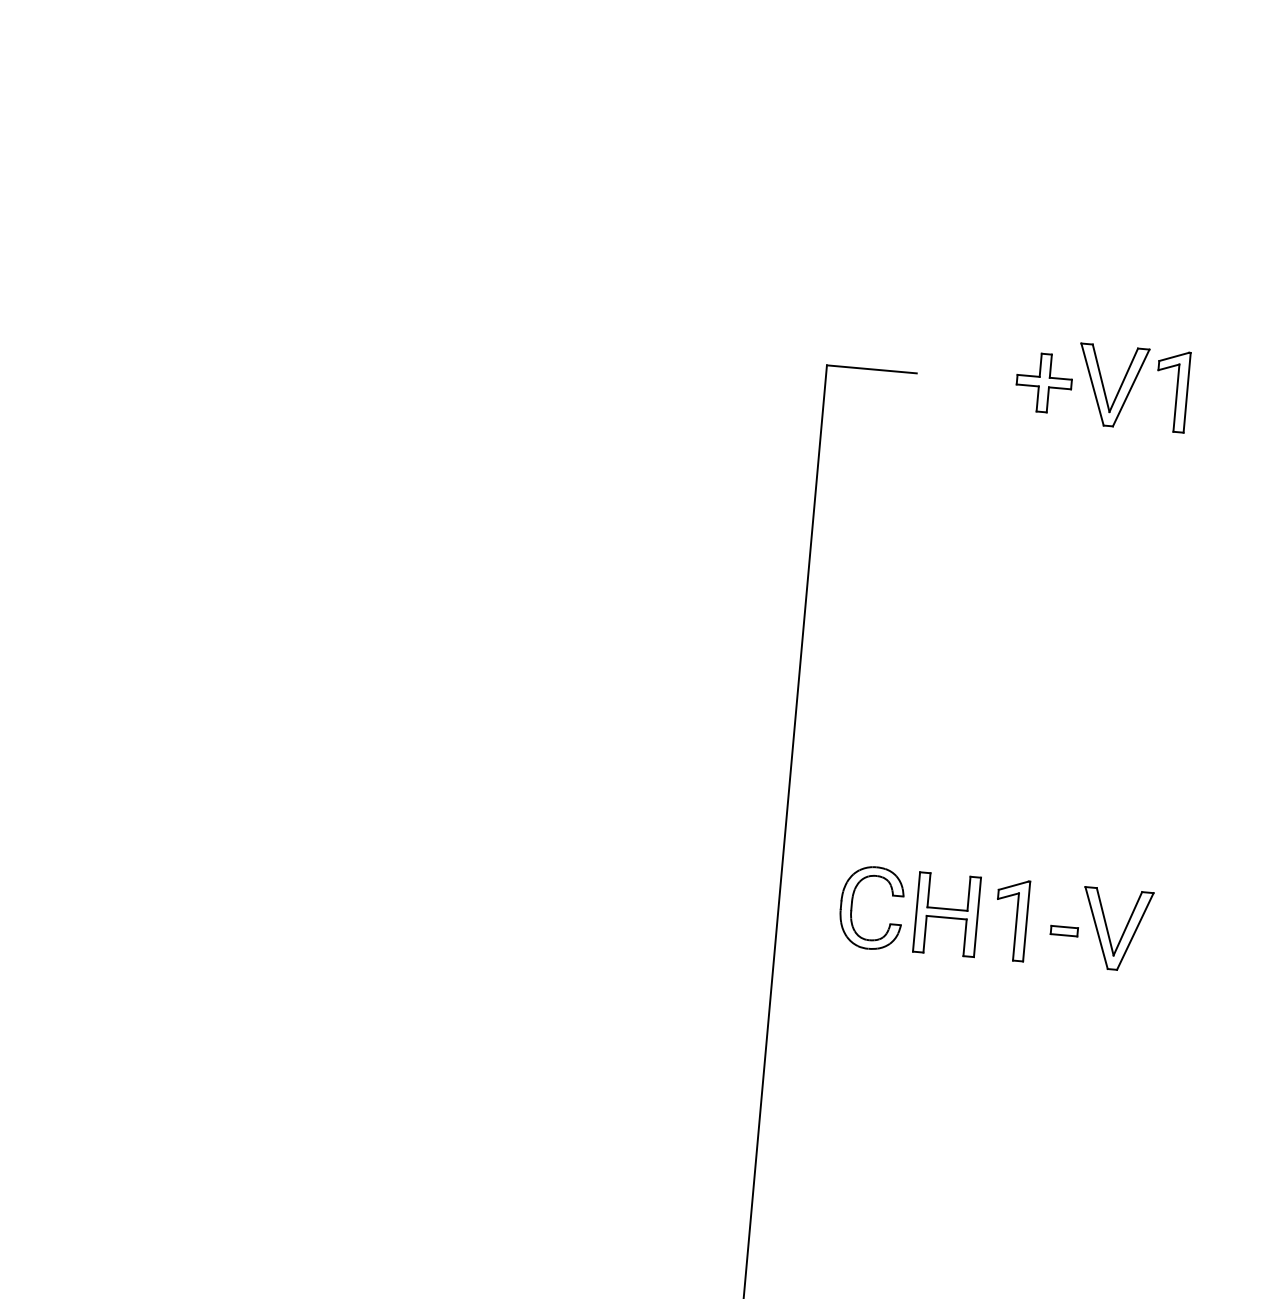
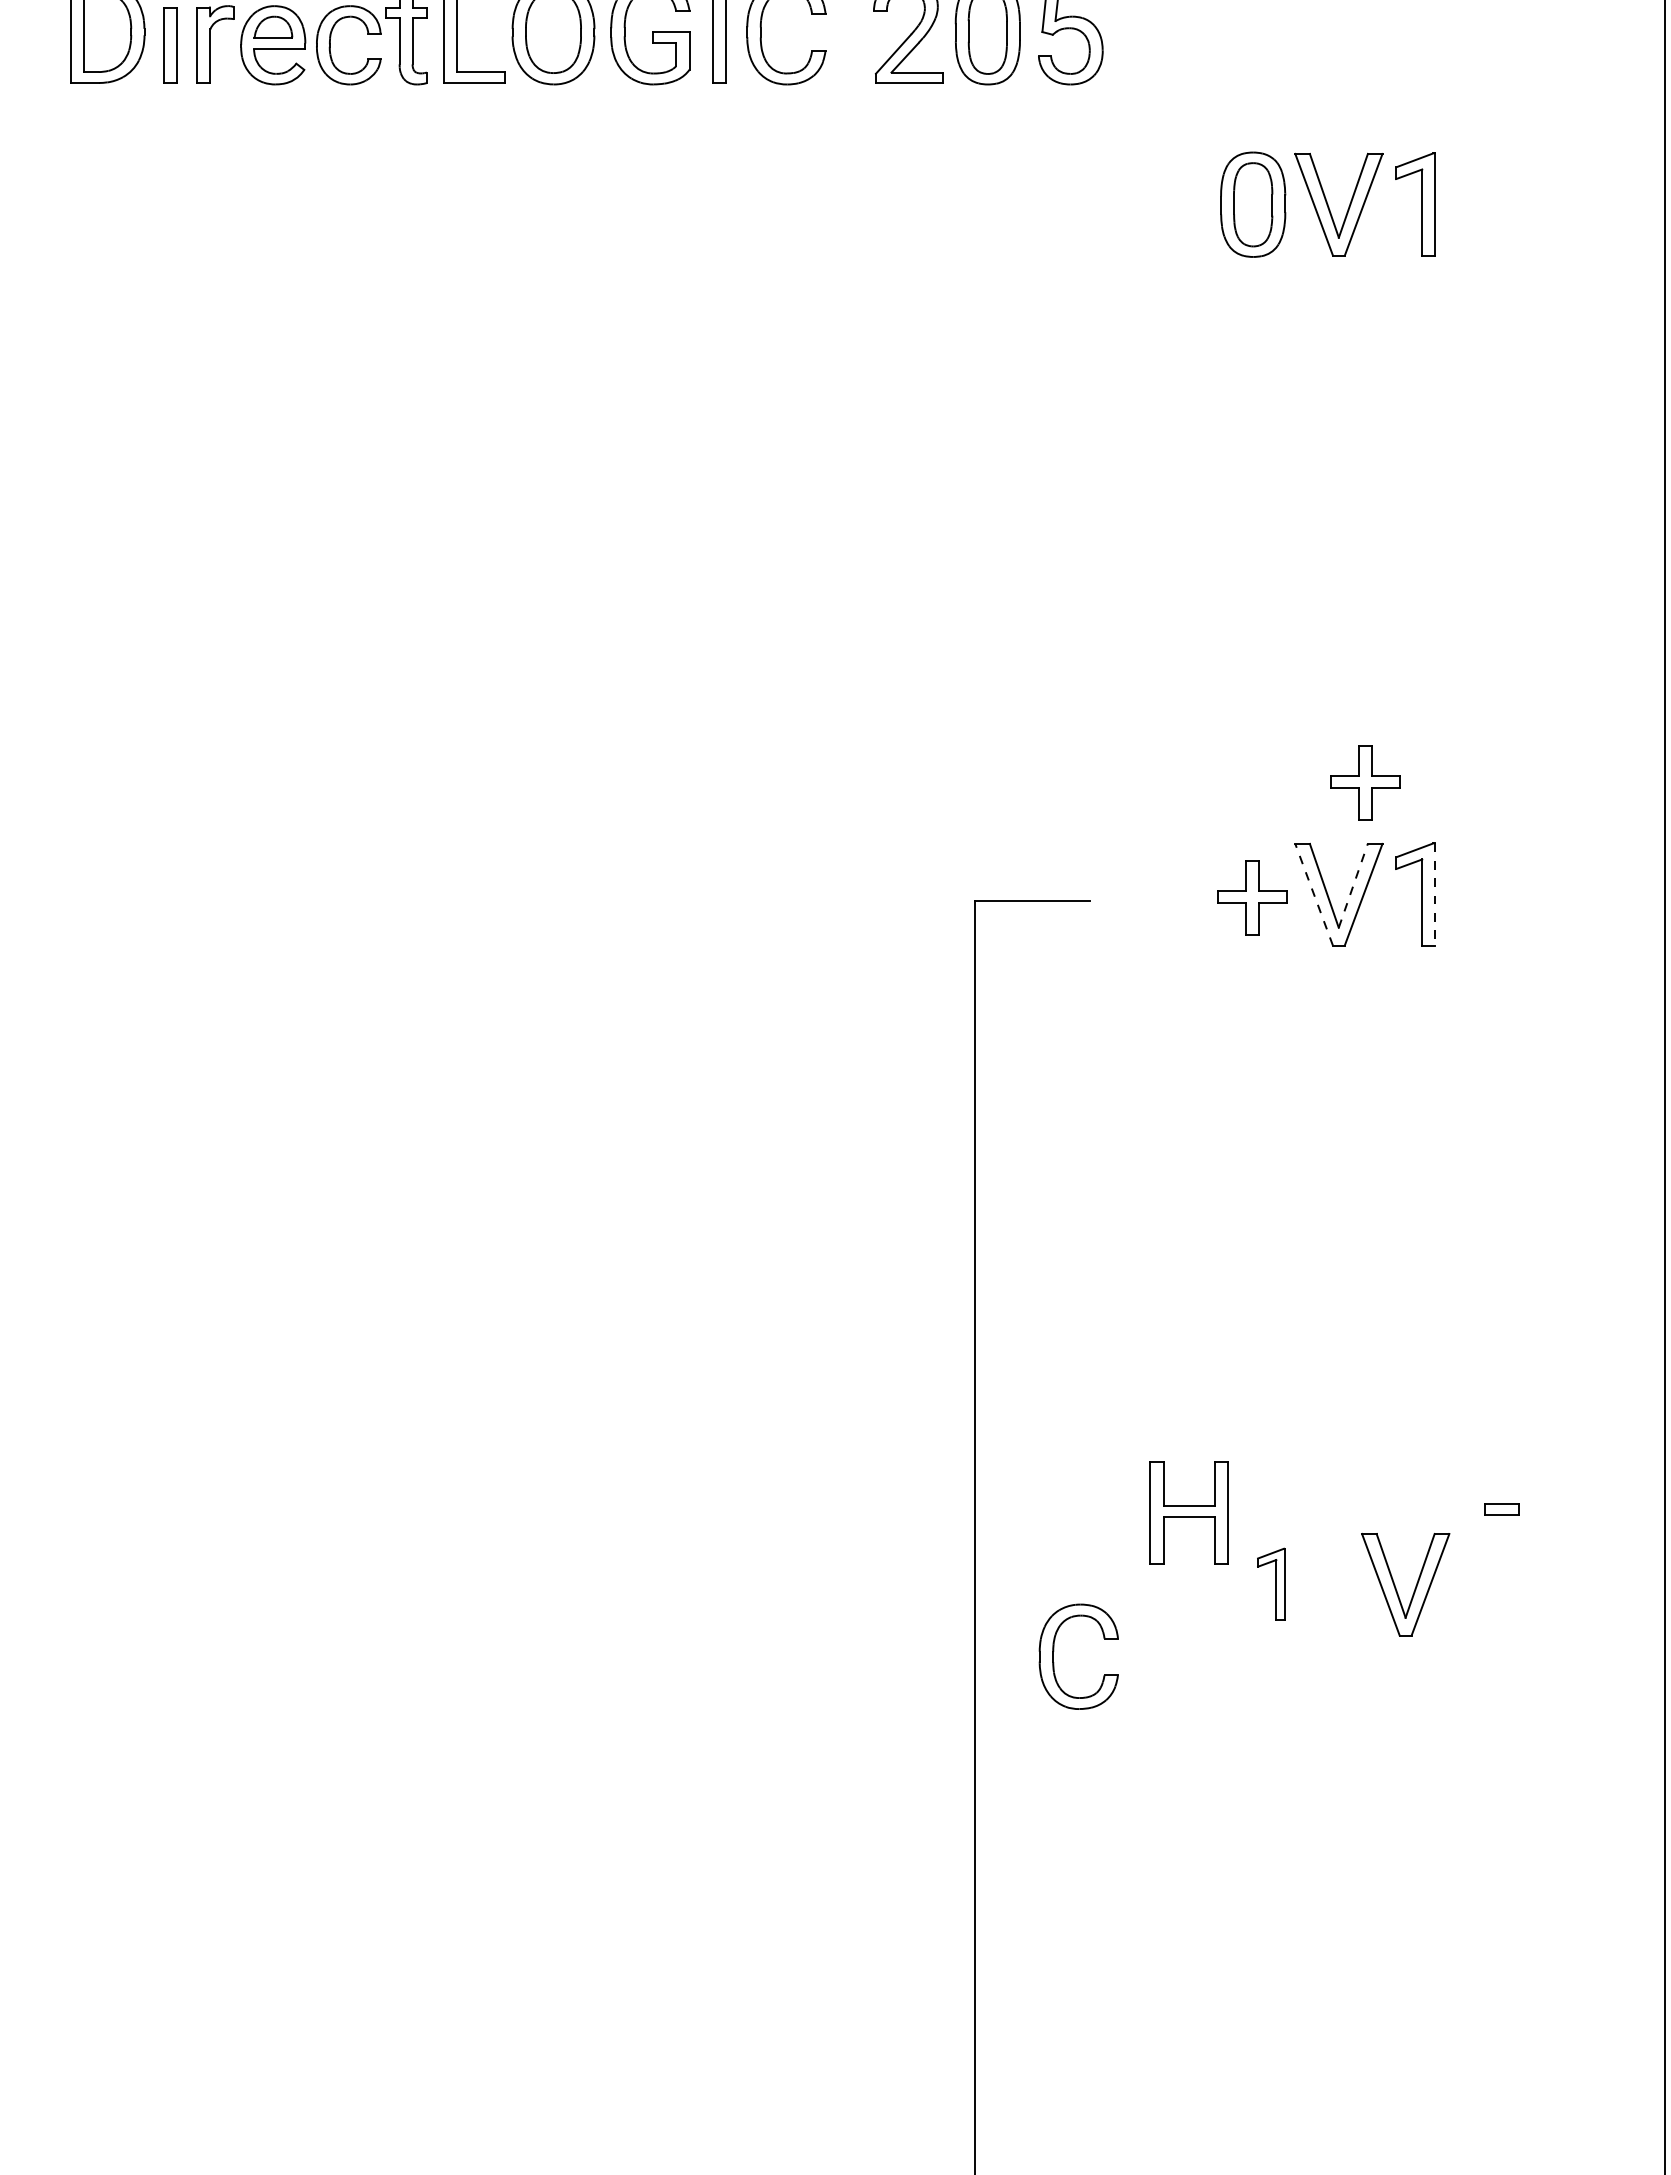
part: (1140, 300) -> (1365, 782), added
line: (1123, 380) -> (1353, 885), solid -> dashed
line: (1092, 384) -> (1313, 894), solid -> dashed
line: (1187, 393) -> (1435, 895), solid -> dashed
part: (853, 902) -> (1054, 1651), moved
part: (946, 914) -> (1188, 1512), moved
part: (1011, 920) -> (1271, 1584), size x0.7
part: (1063, 931) -> (1501, 1509), moved

